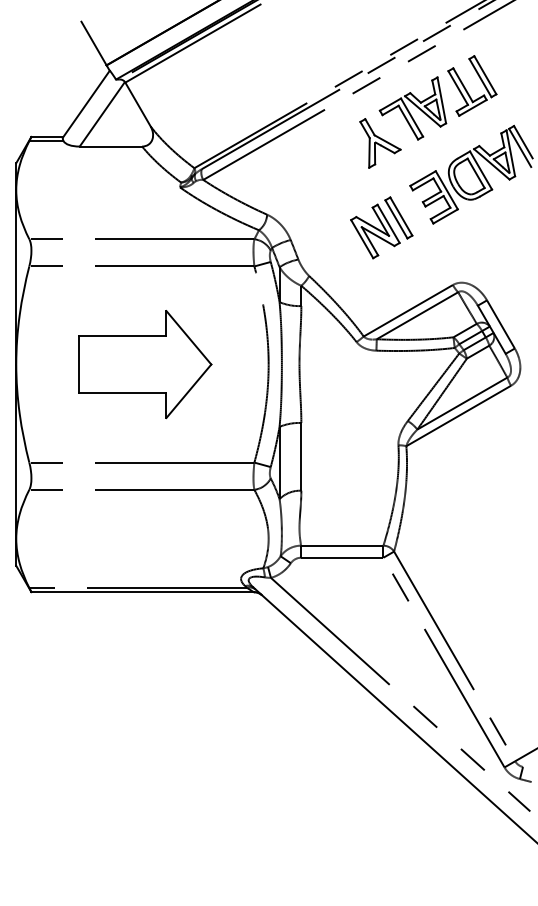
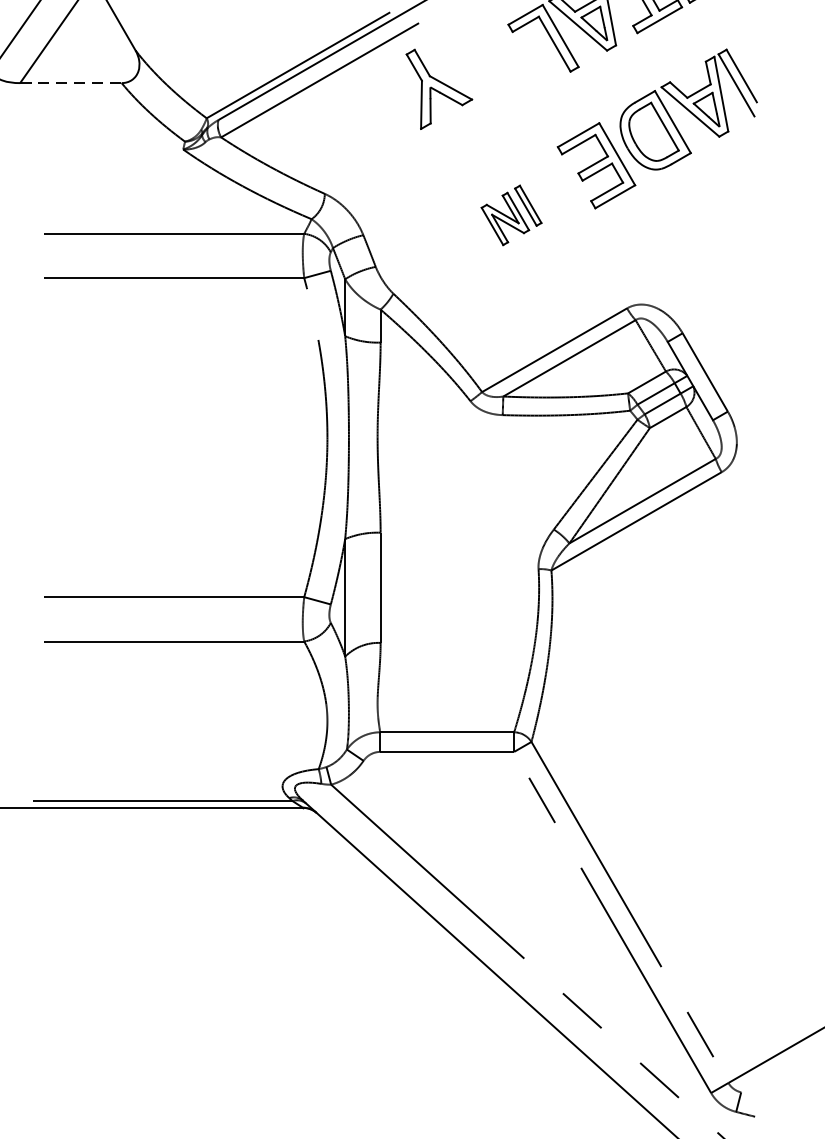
part: (380, 143) -> (439, 89), moved
line: (111, 146) -> (71, 83), solid -> dashed
part: (381, 227) -> (510, 214), size x0.6
part: (145, 364) -> (127, 437), removed

